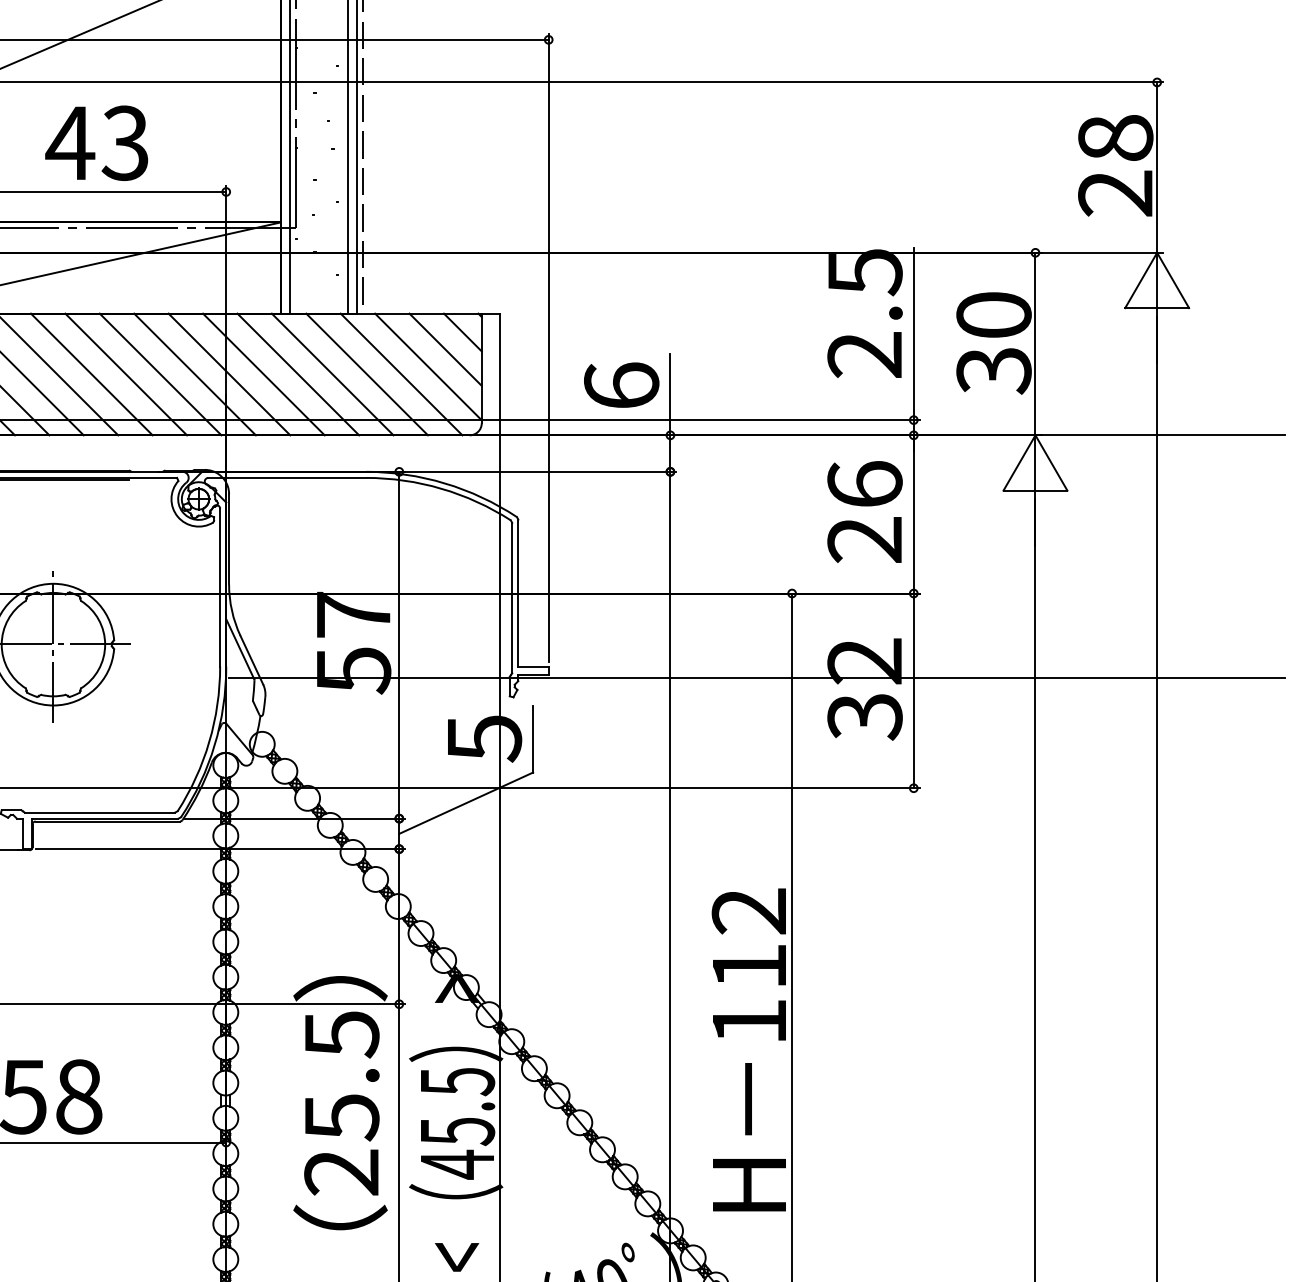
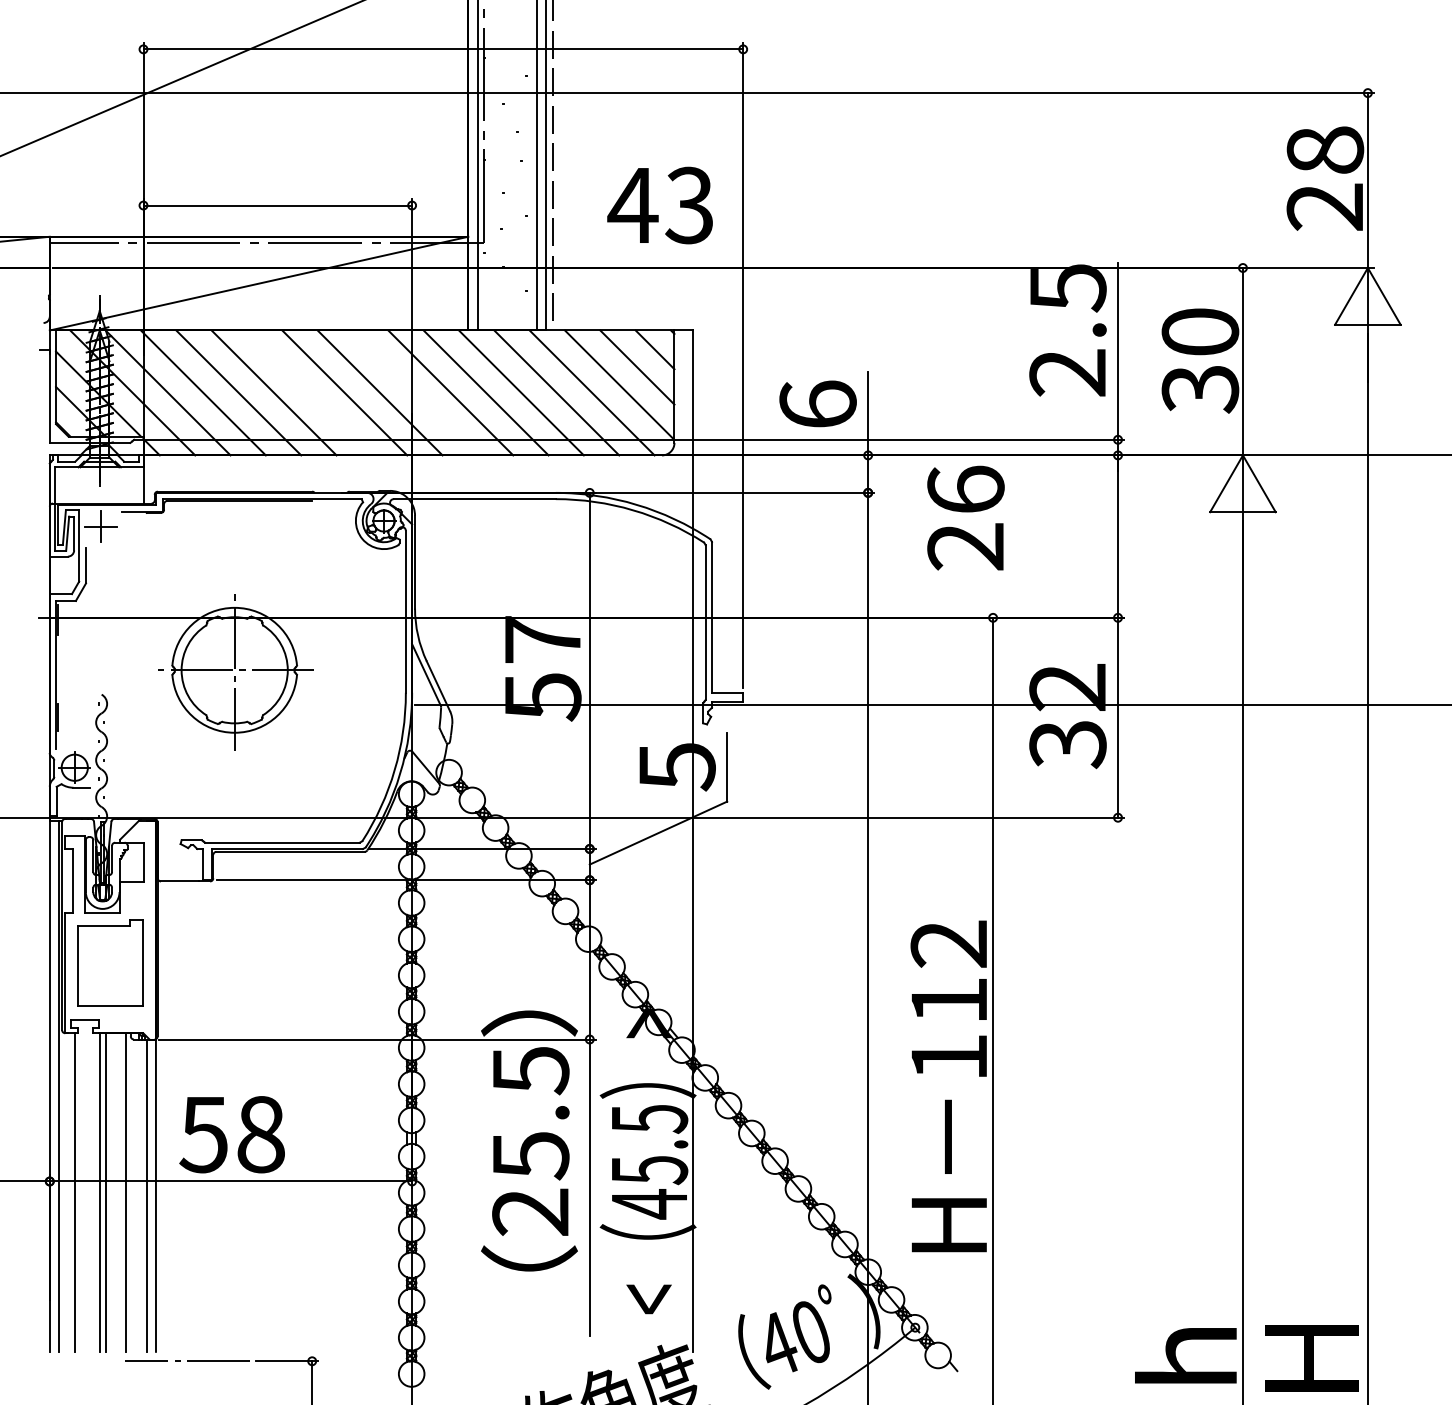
text: (96, 143) -> (659, 205), moved
line: (125, 374) -> (308, 392), removed
line: (228, 374) -> (414, 392), removed
text: (864, 511) -> (965, 517), moved

